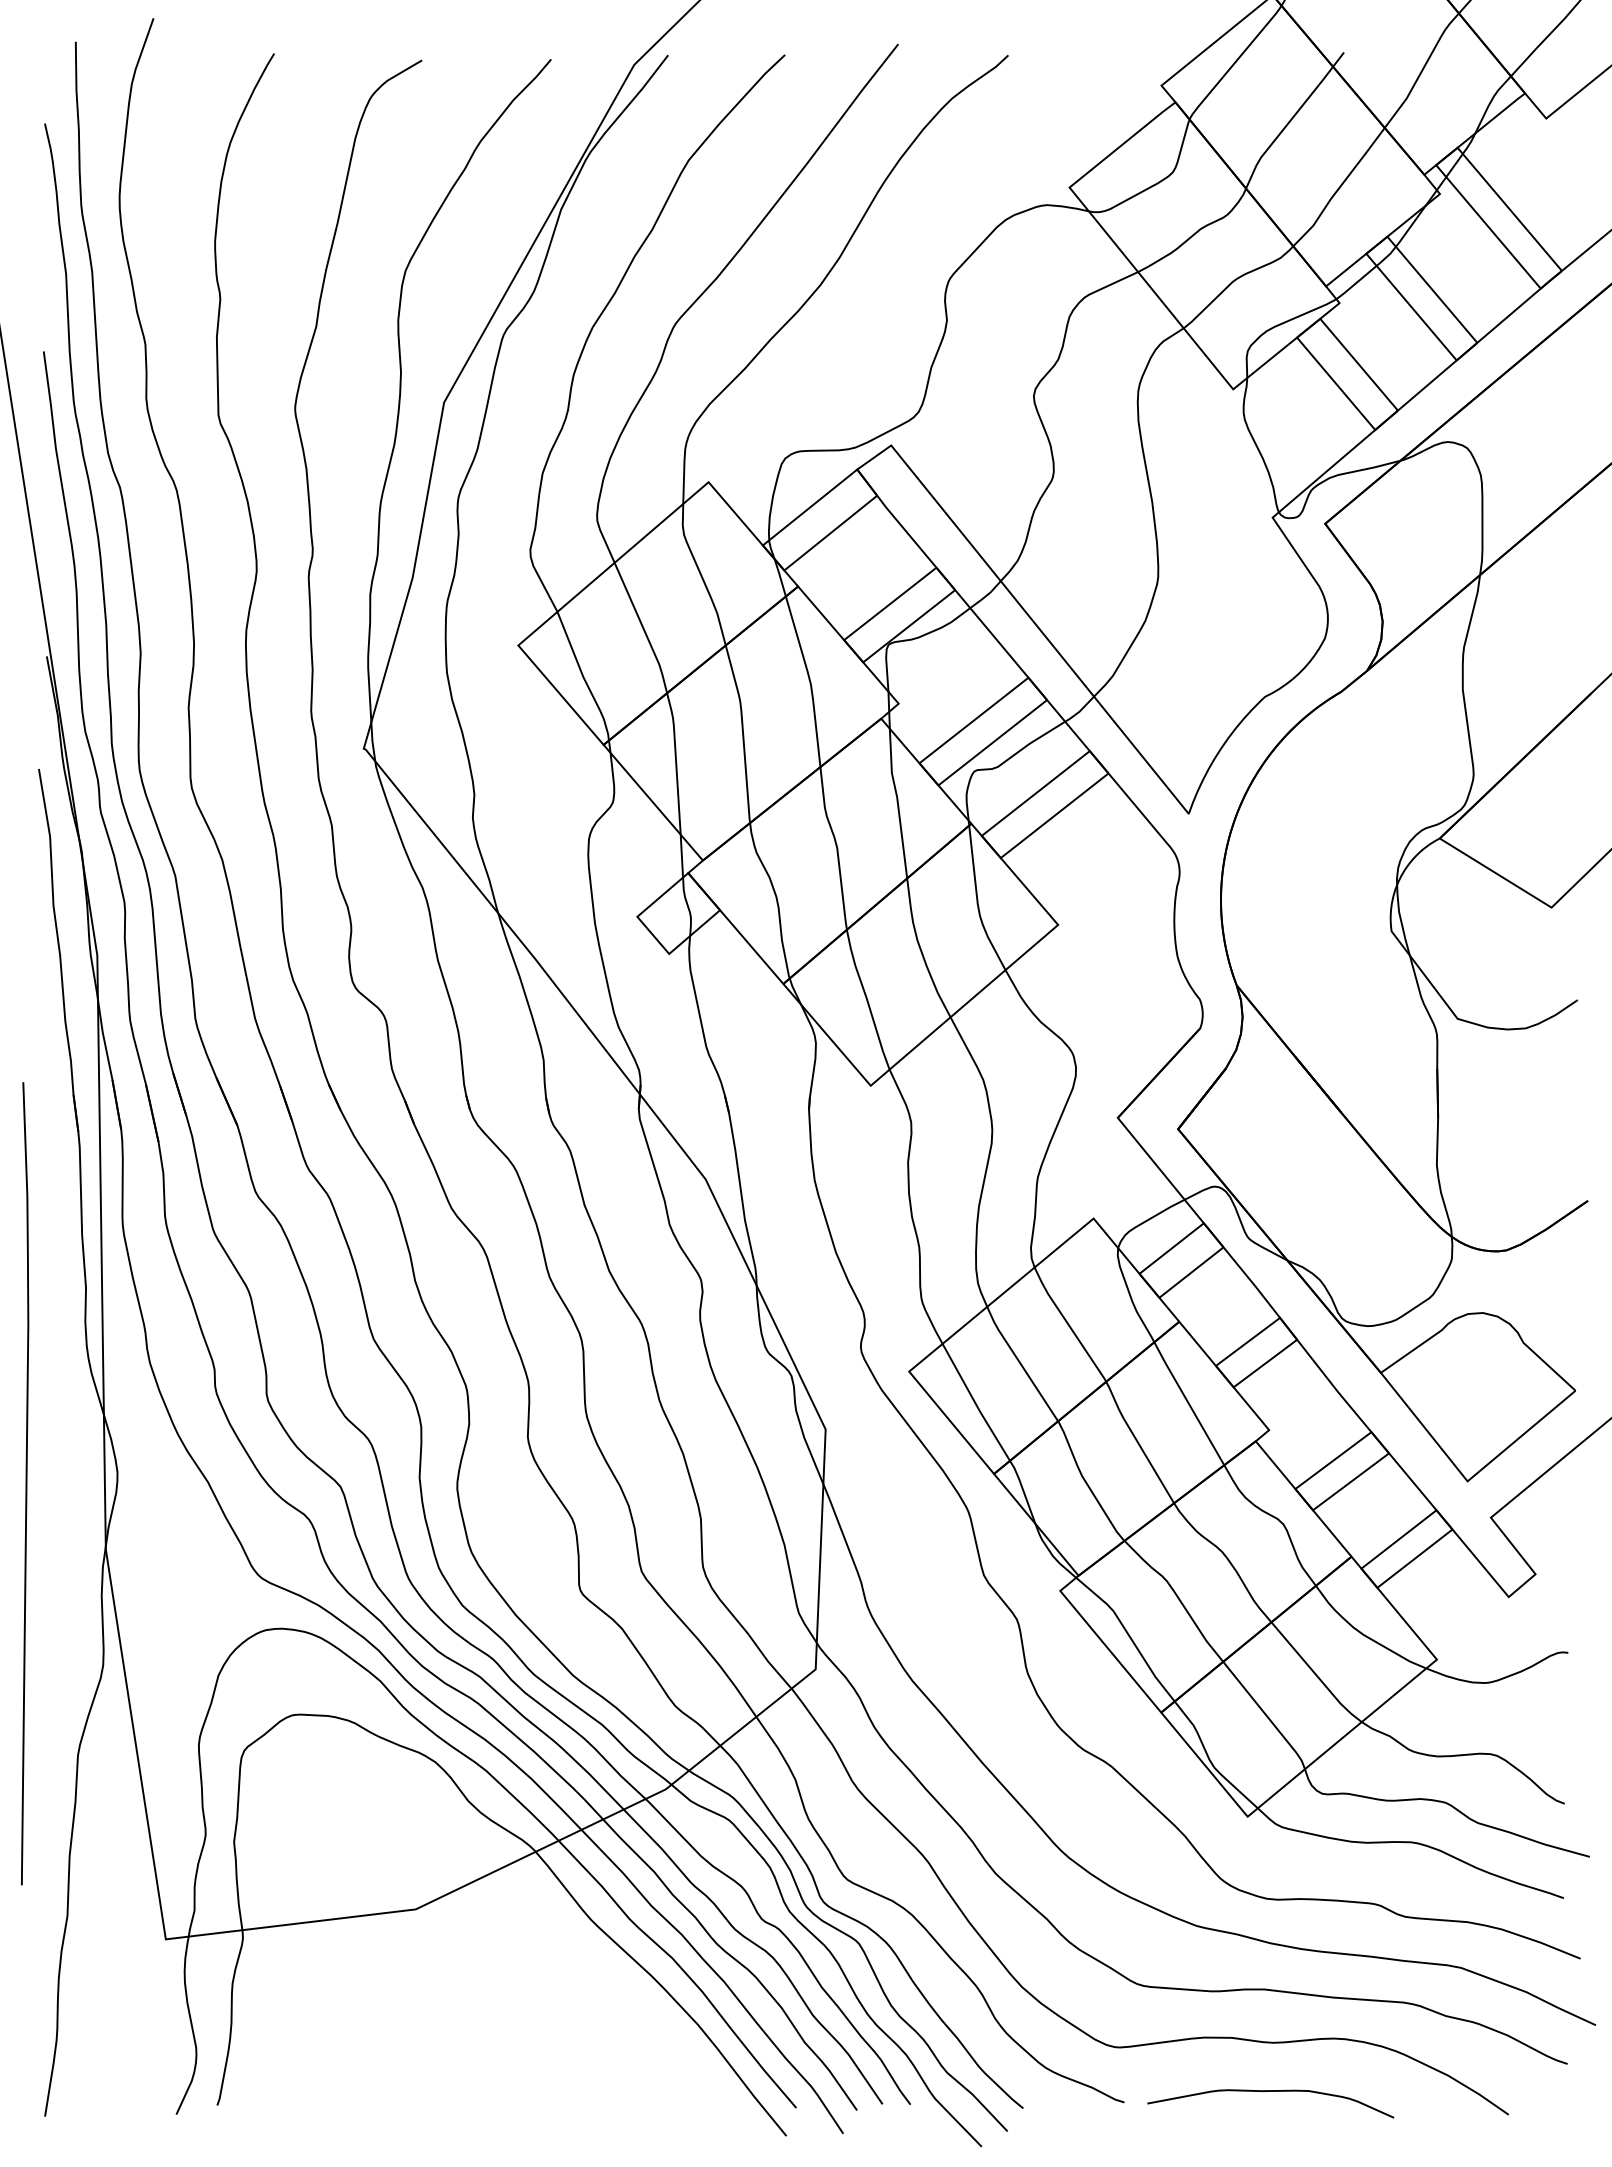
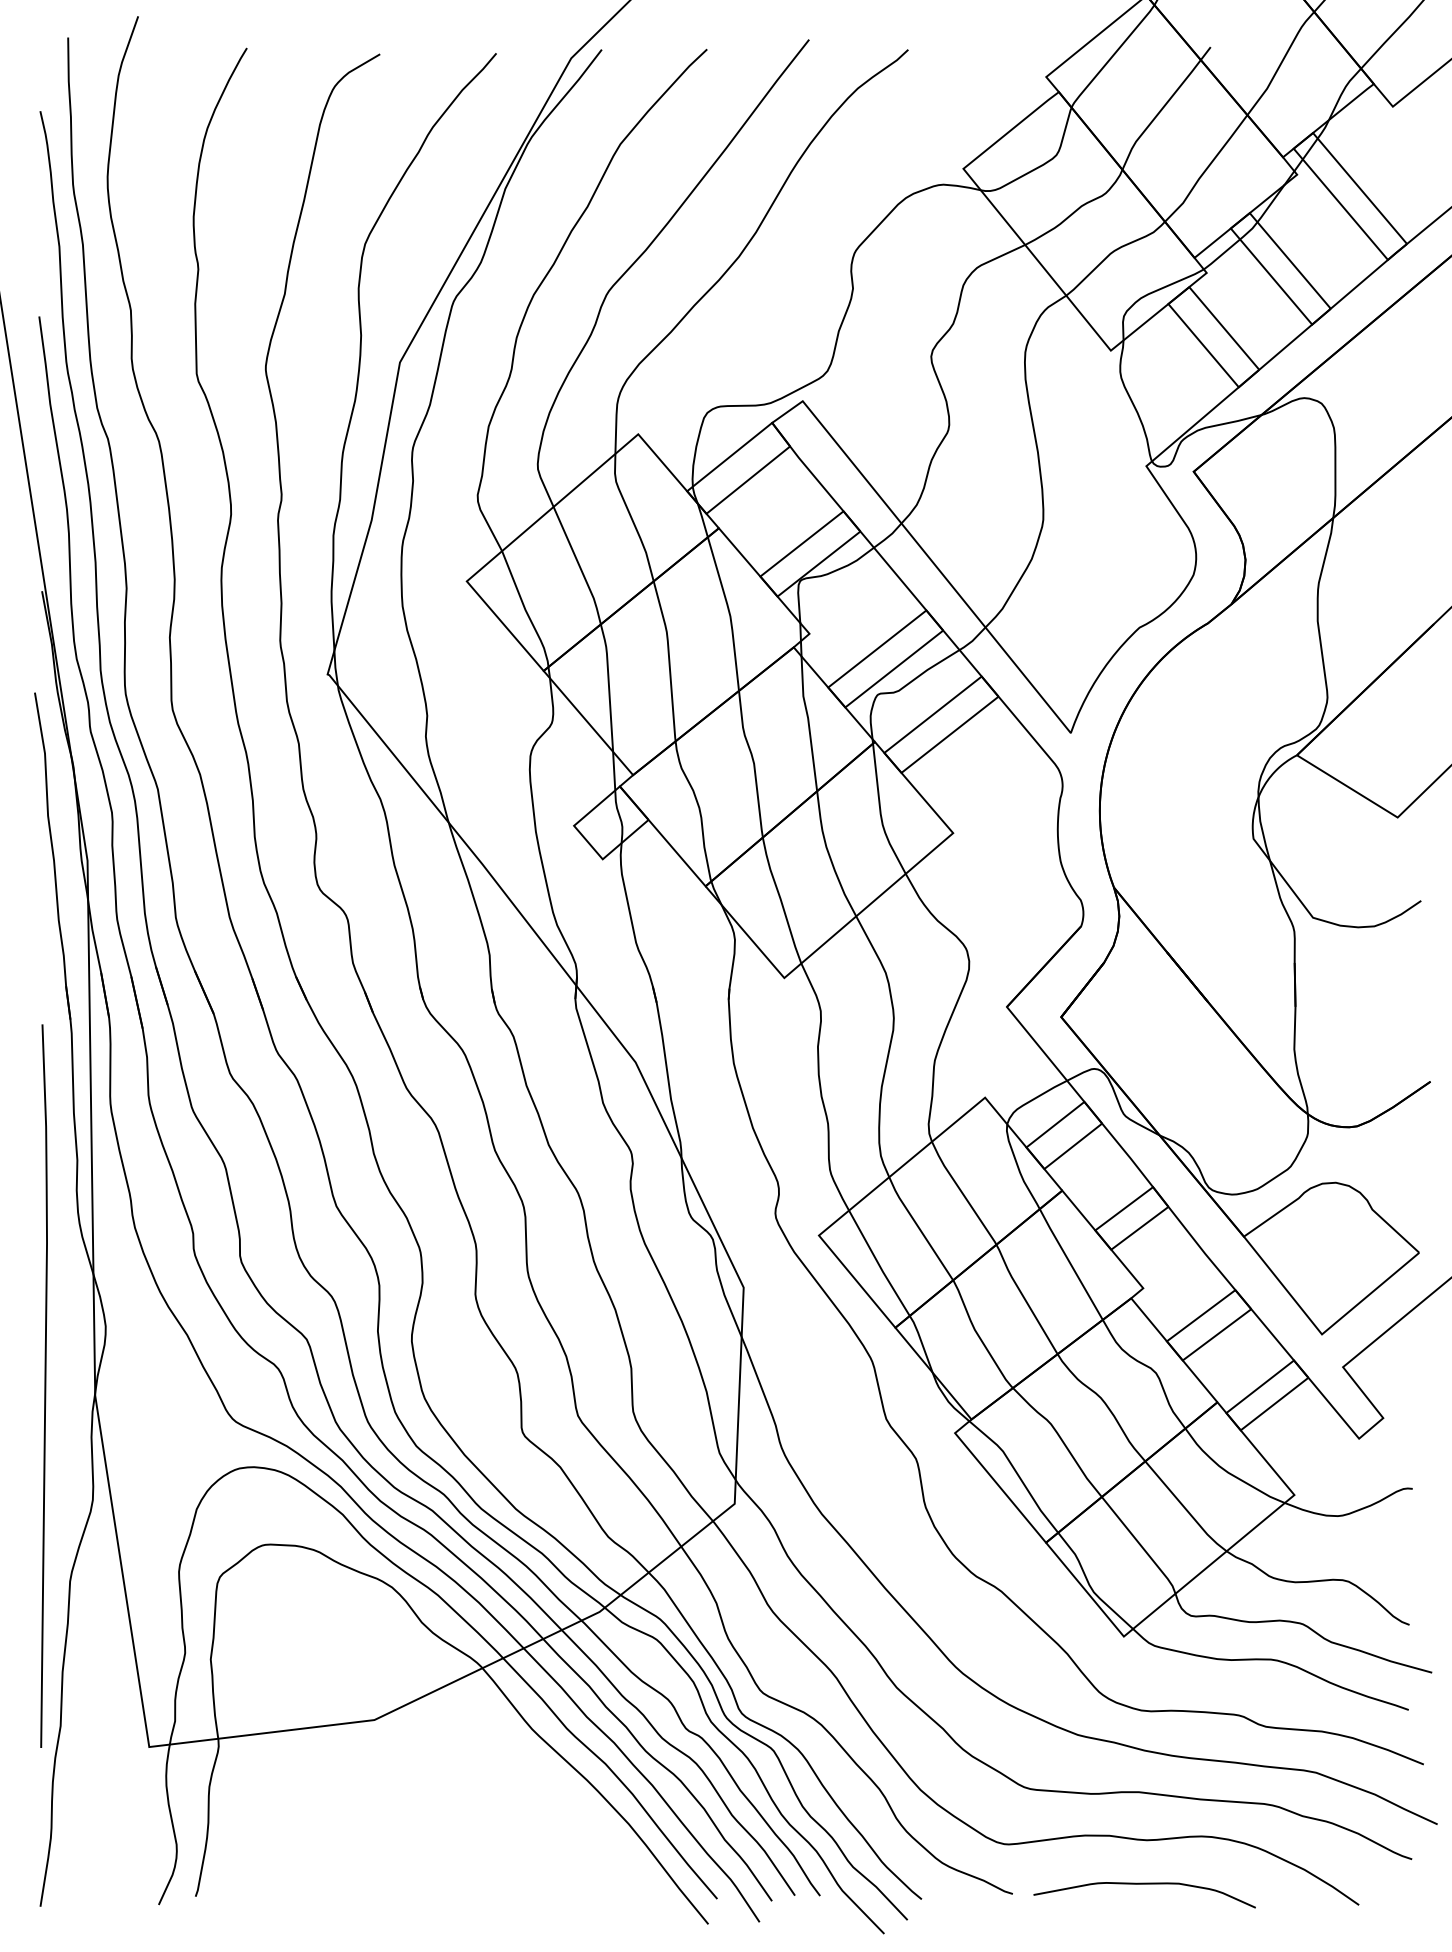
line: (25, 1483) -> (44, 1385), moved

